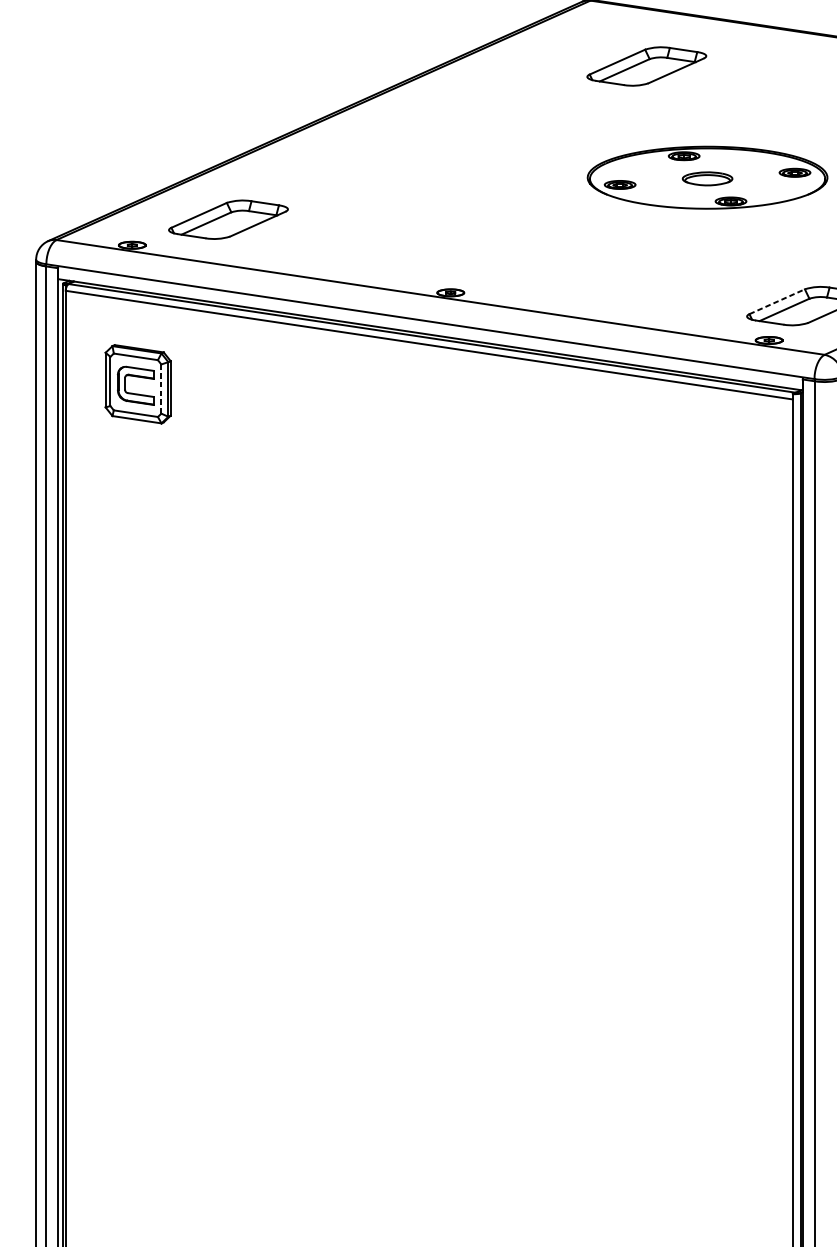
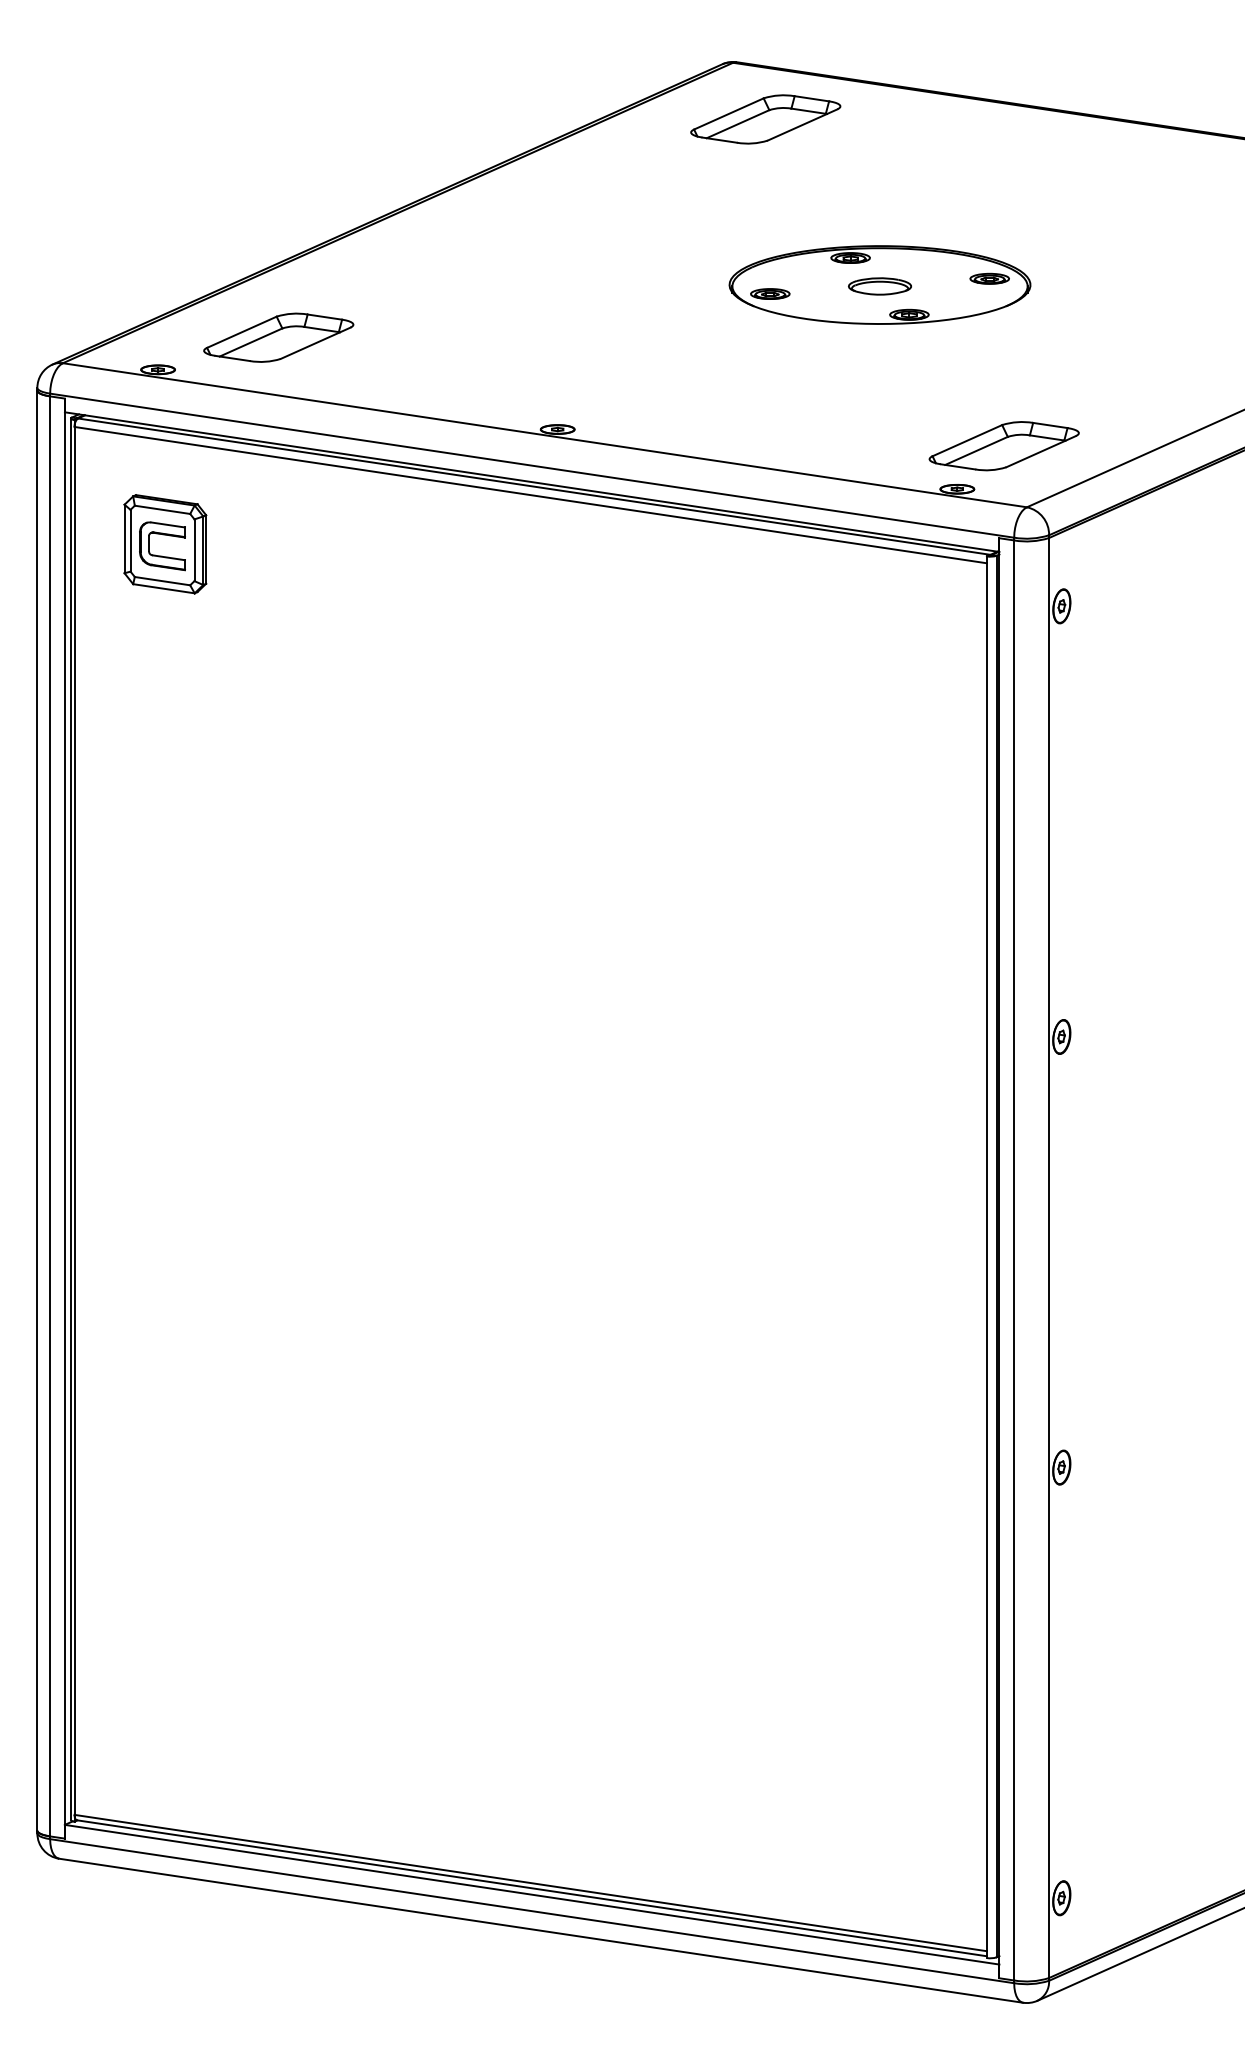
part: (646, 66) -> (765, 119), moved
line: (777, 301) -> (967, 440), dashed -> solid
line: (161, 389) -> (194, 550), dashed -> solid

